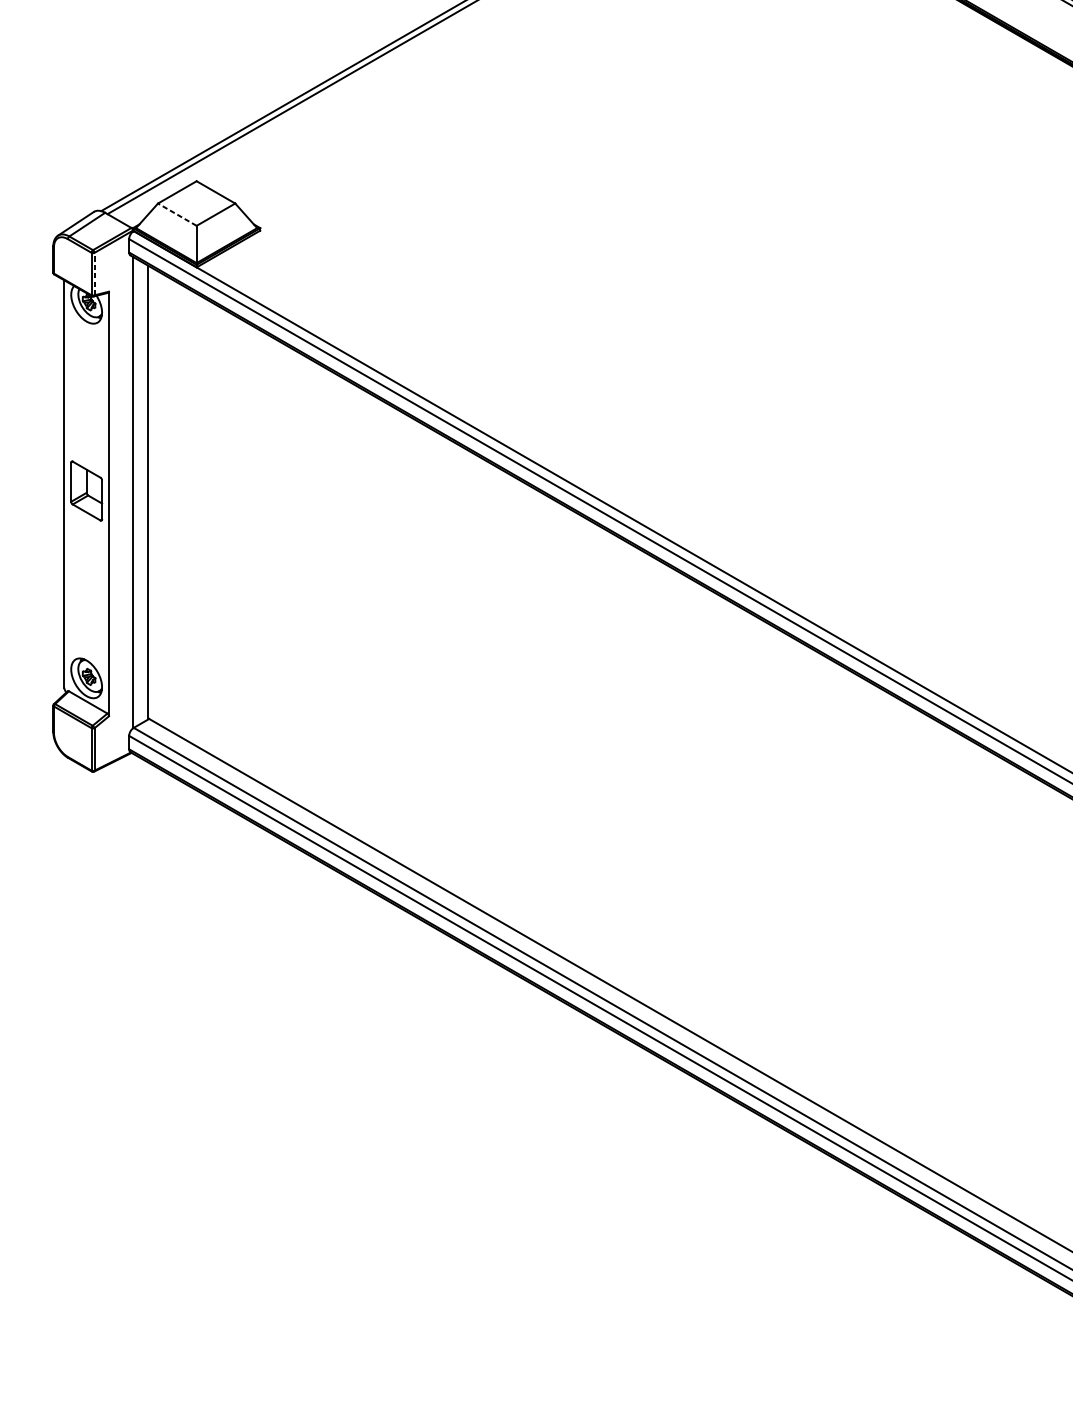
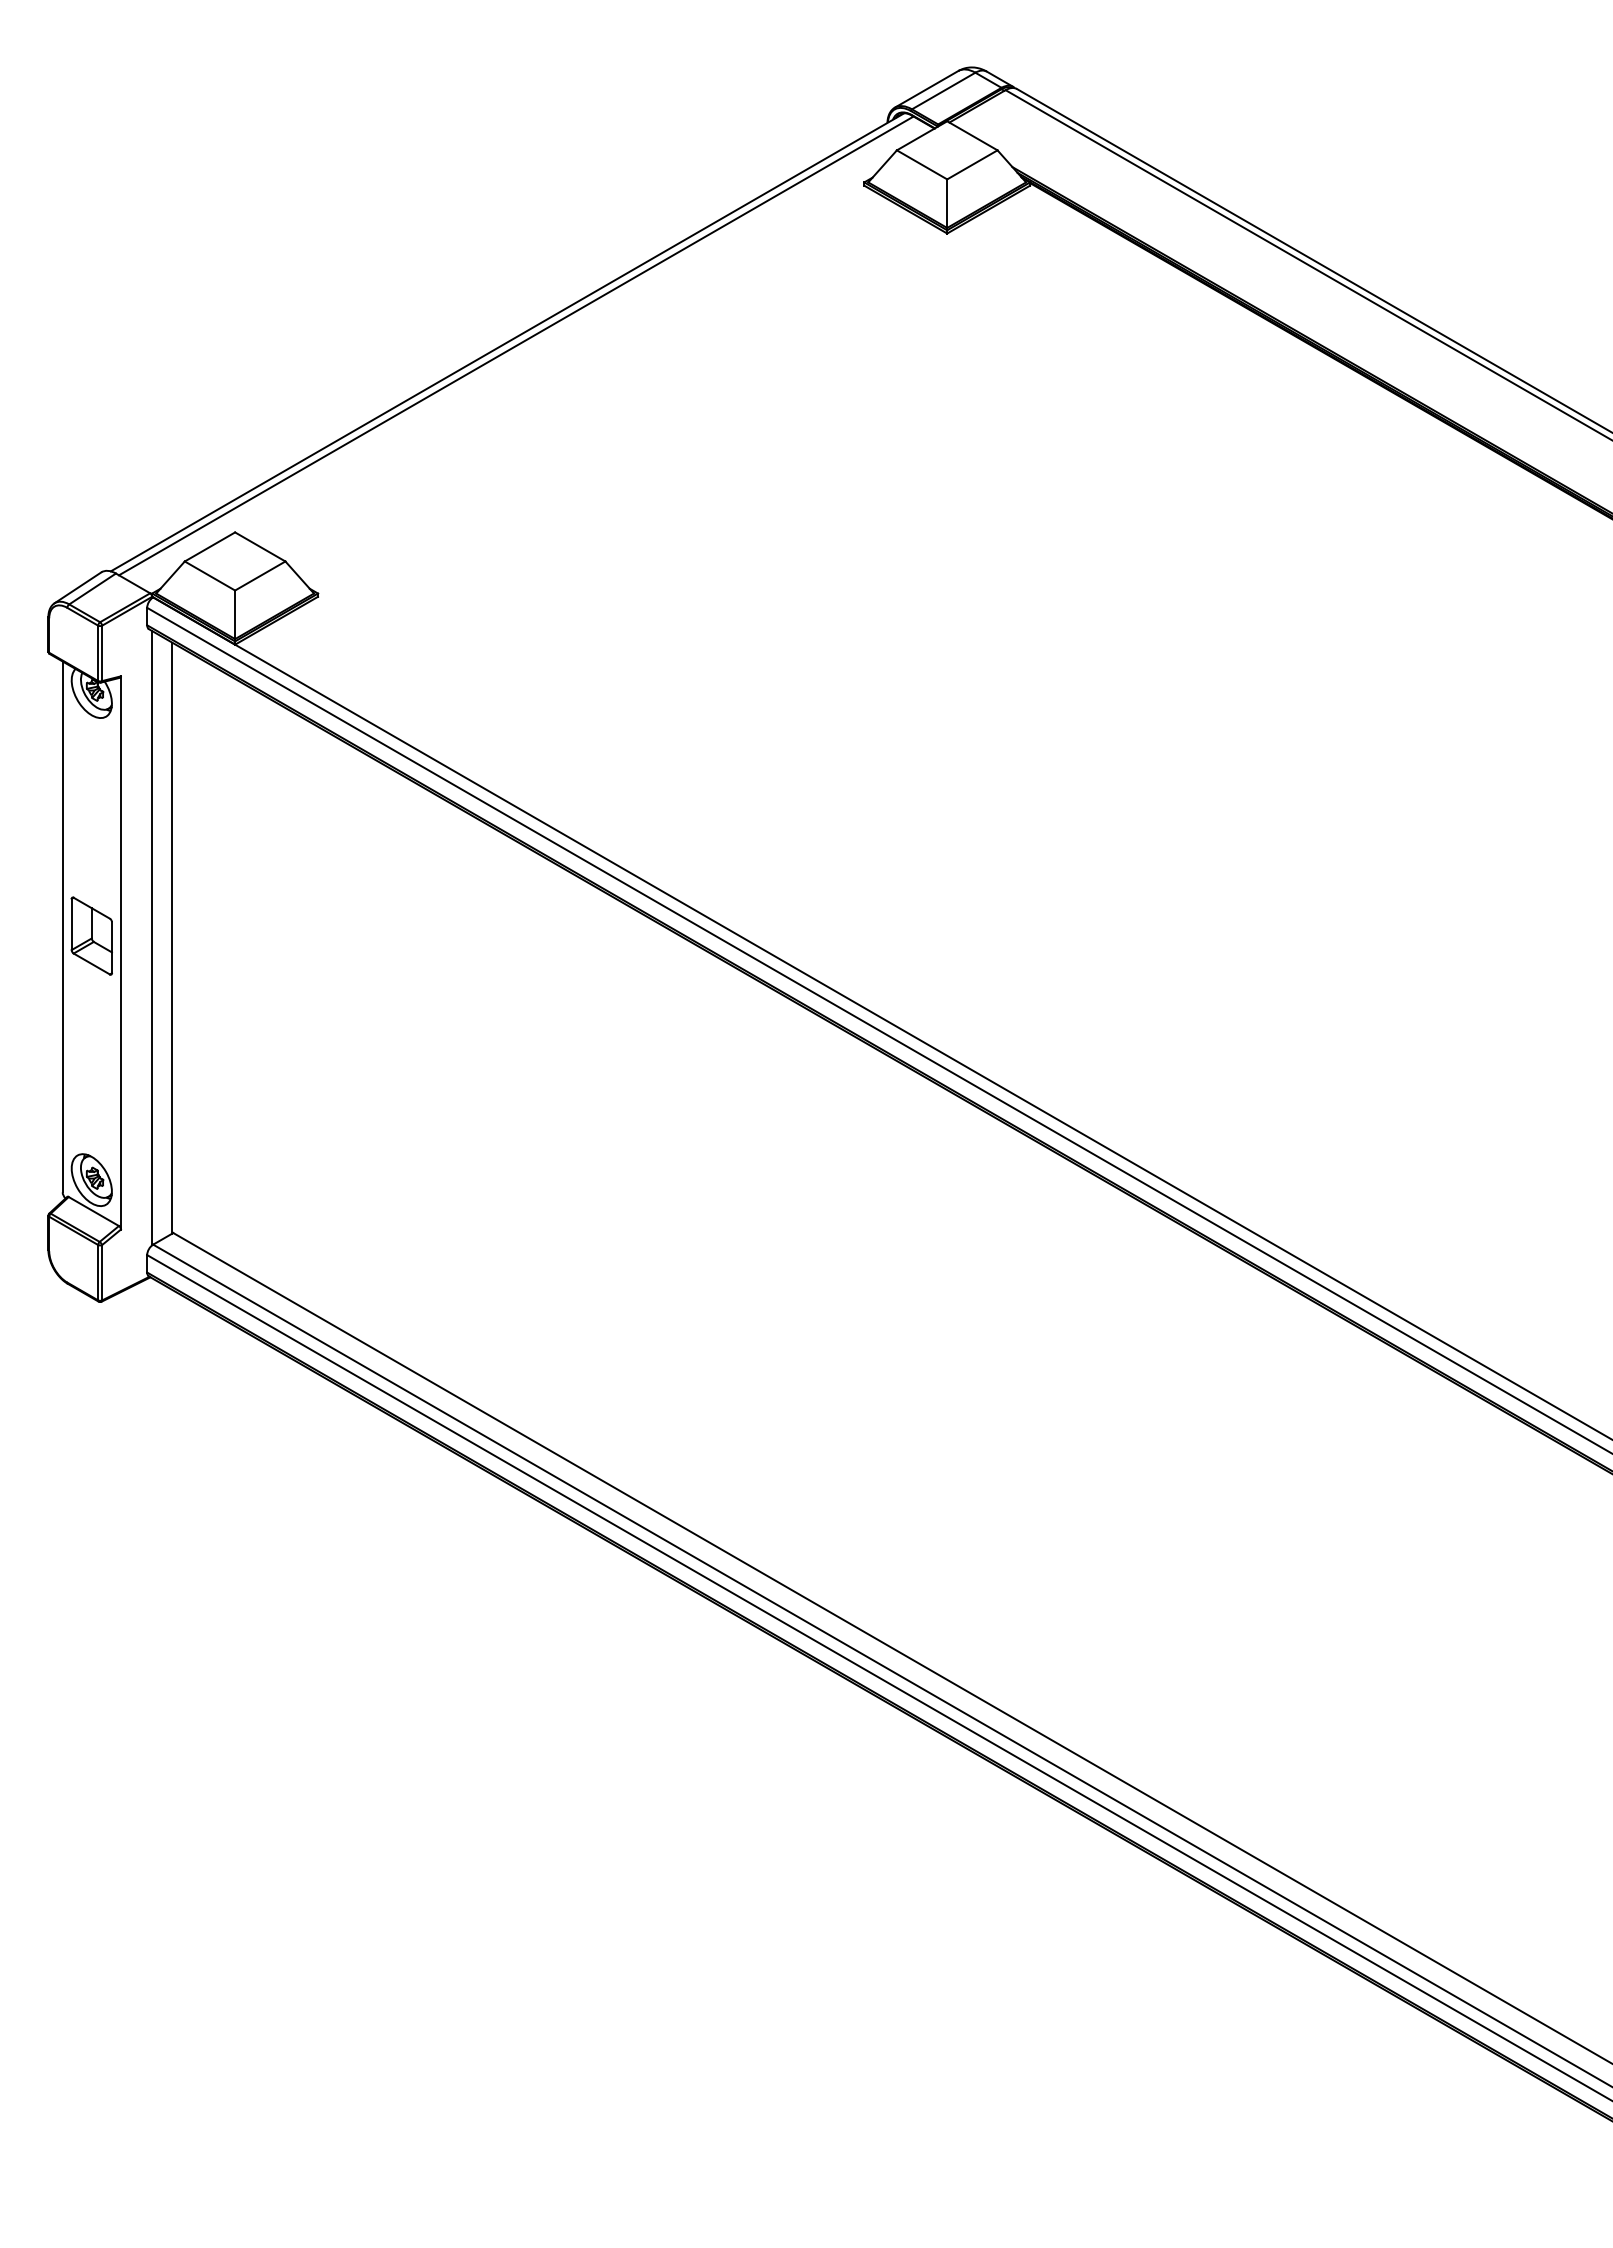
line: (176, 214) -> (209, 575), dashed -> solid
line: (94, 274) -> (102, 653), dashed -> solid

